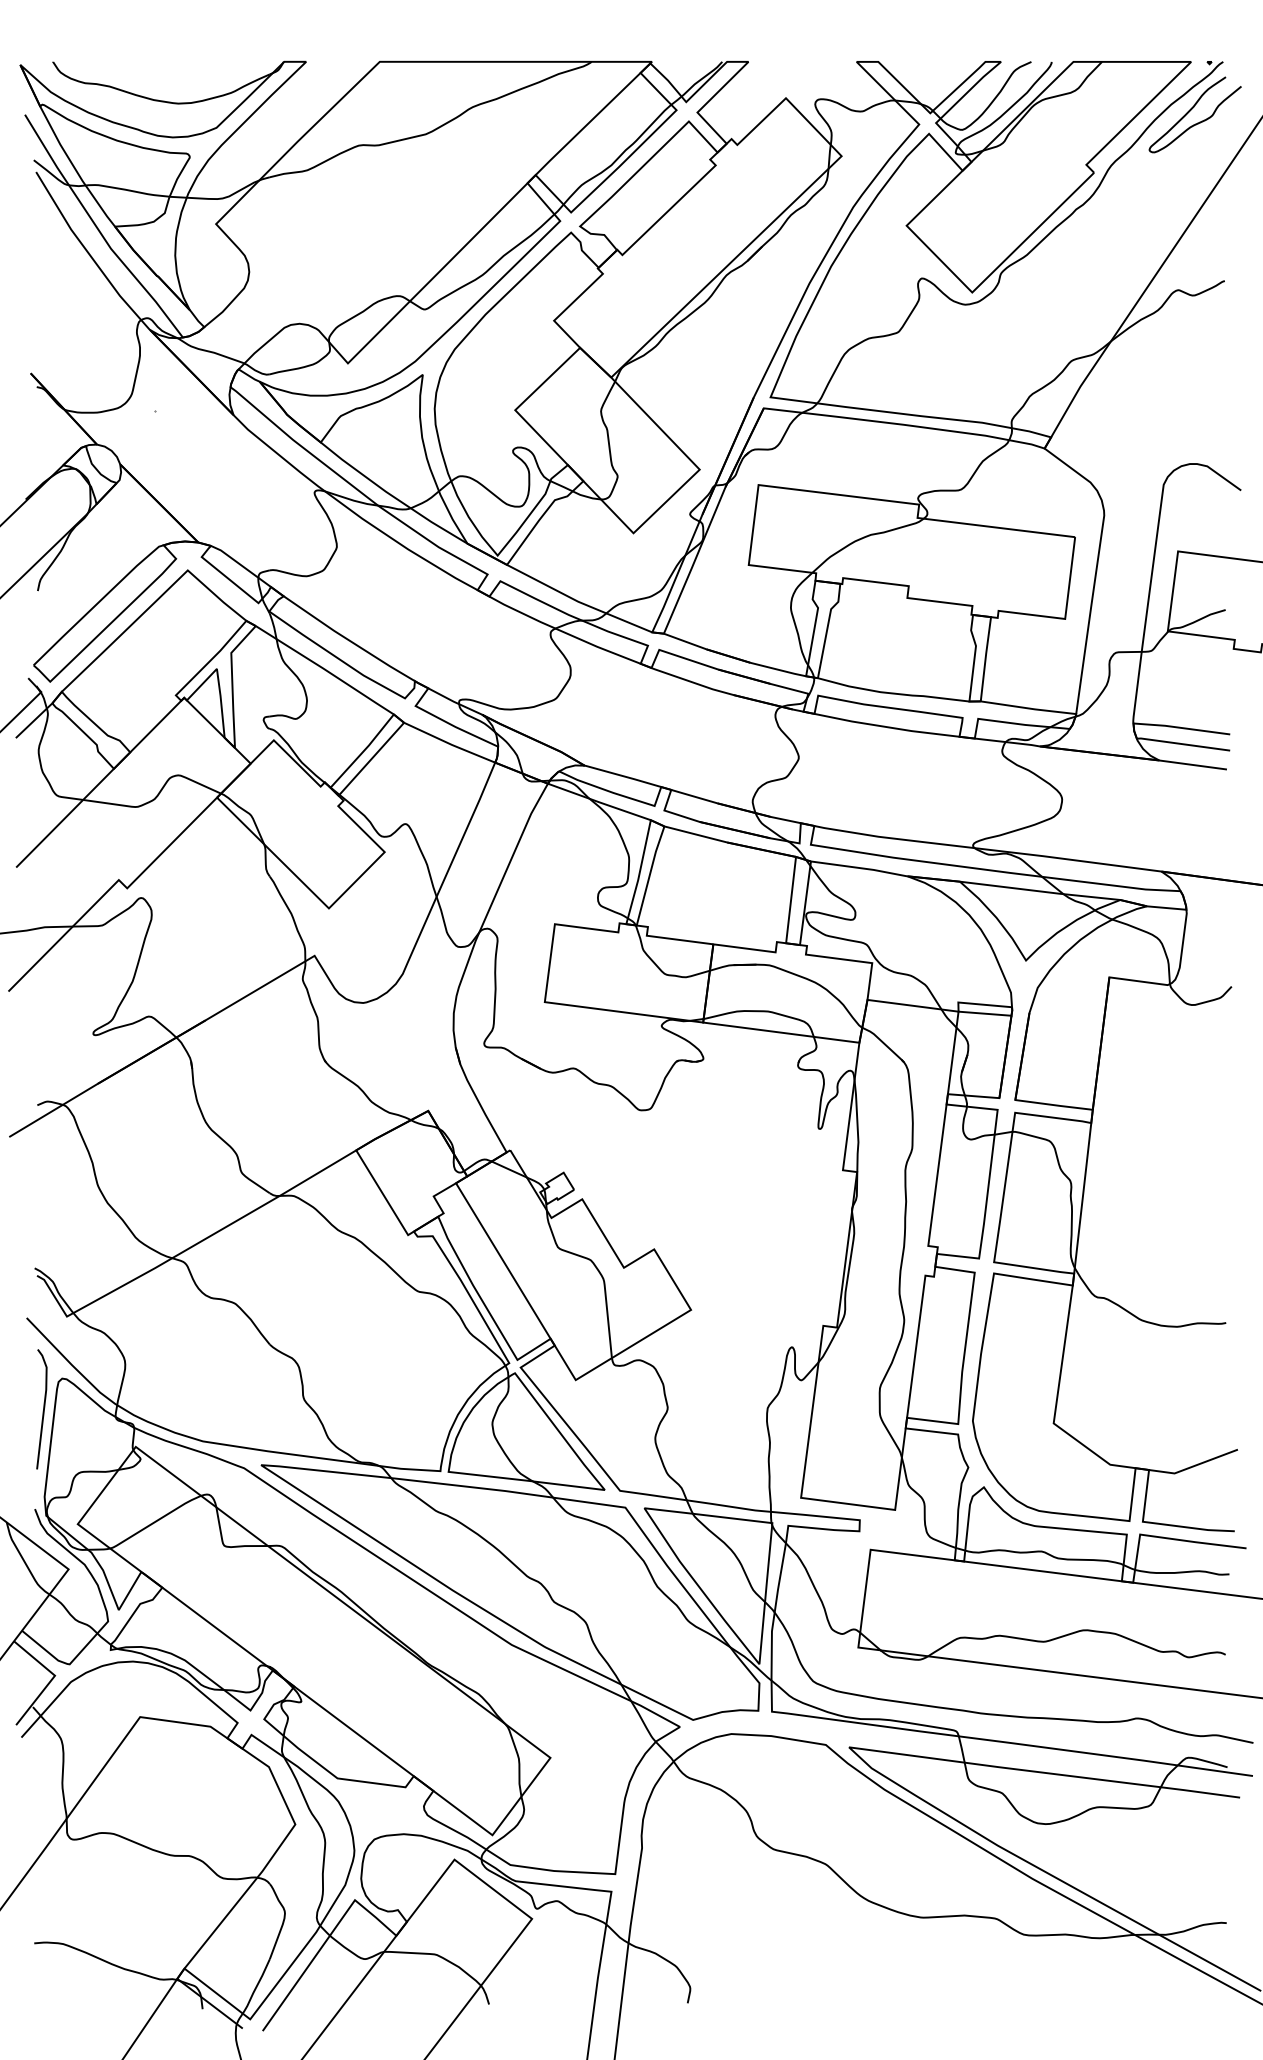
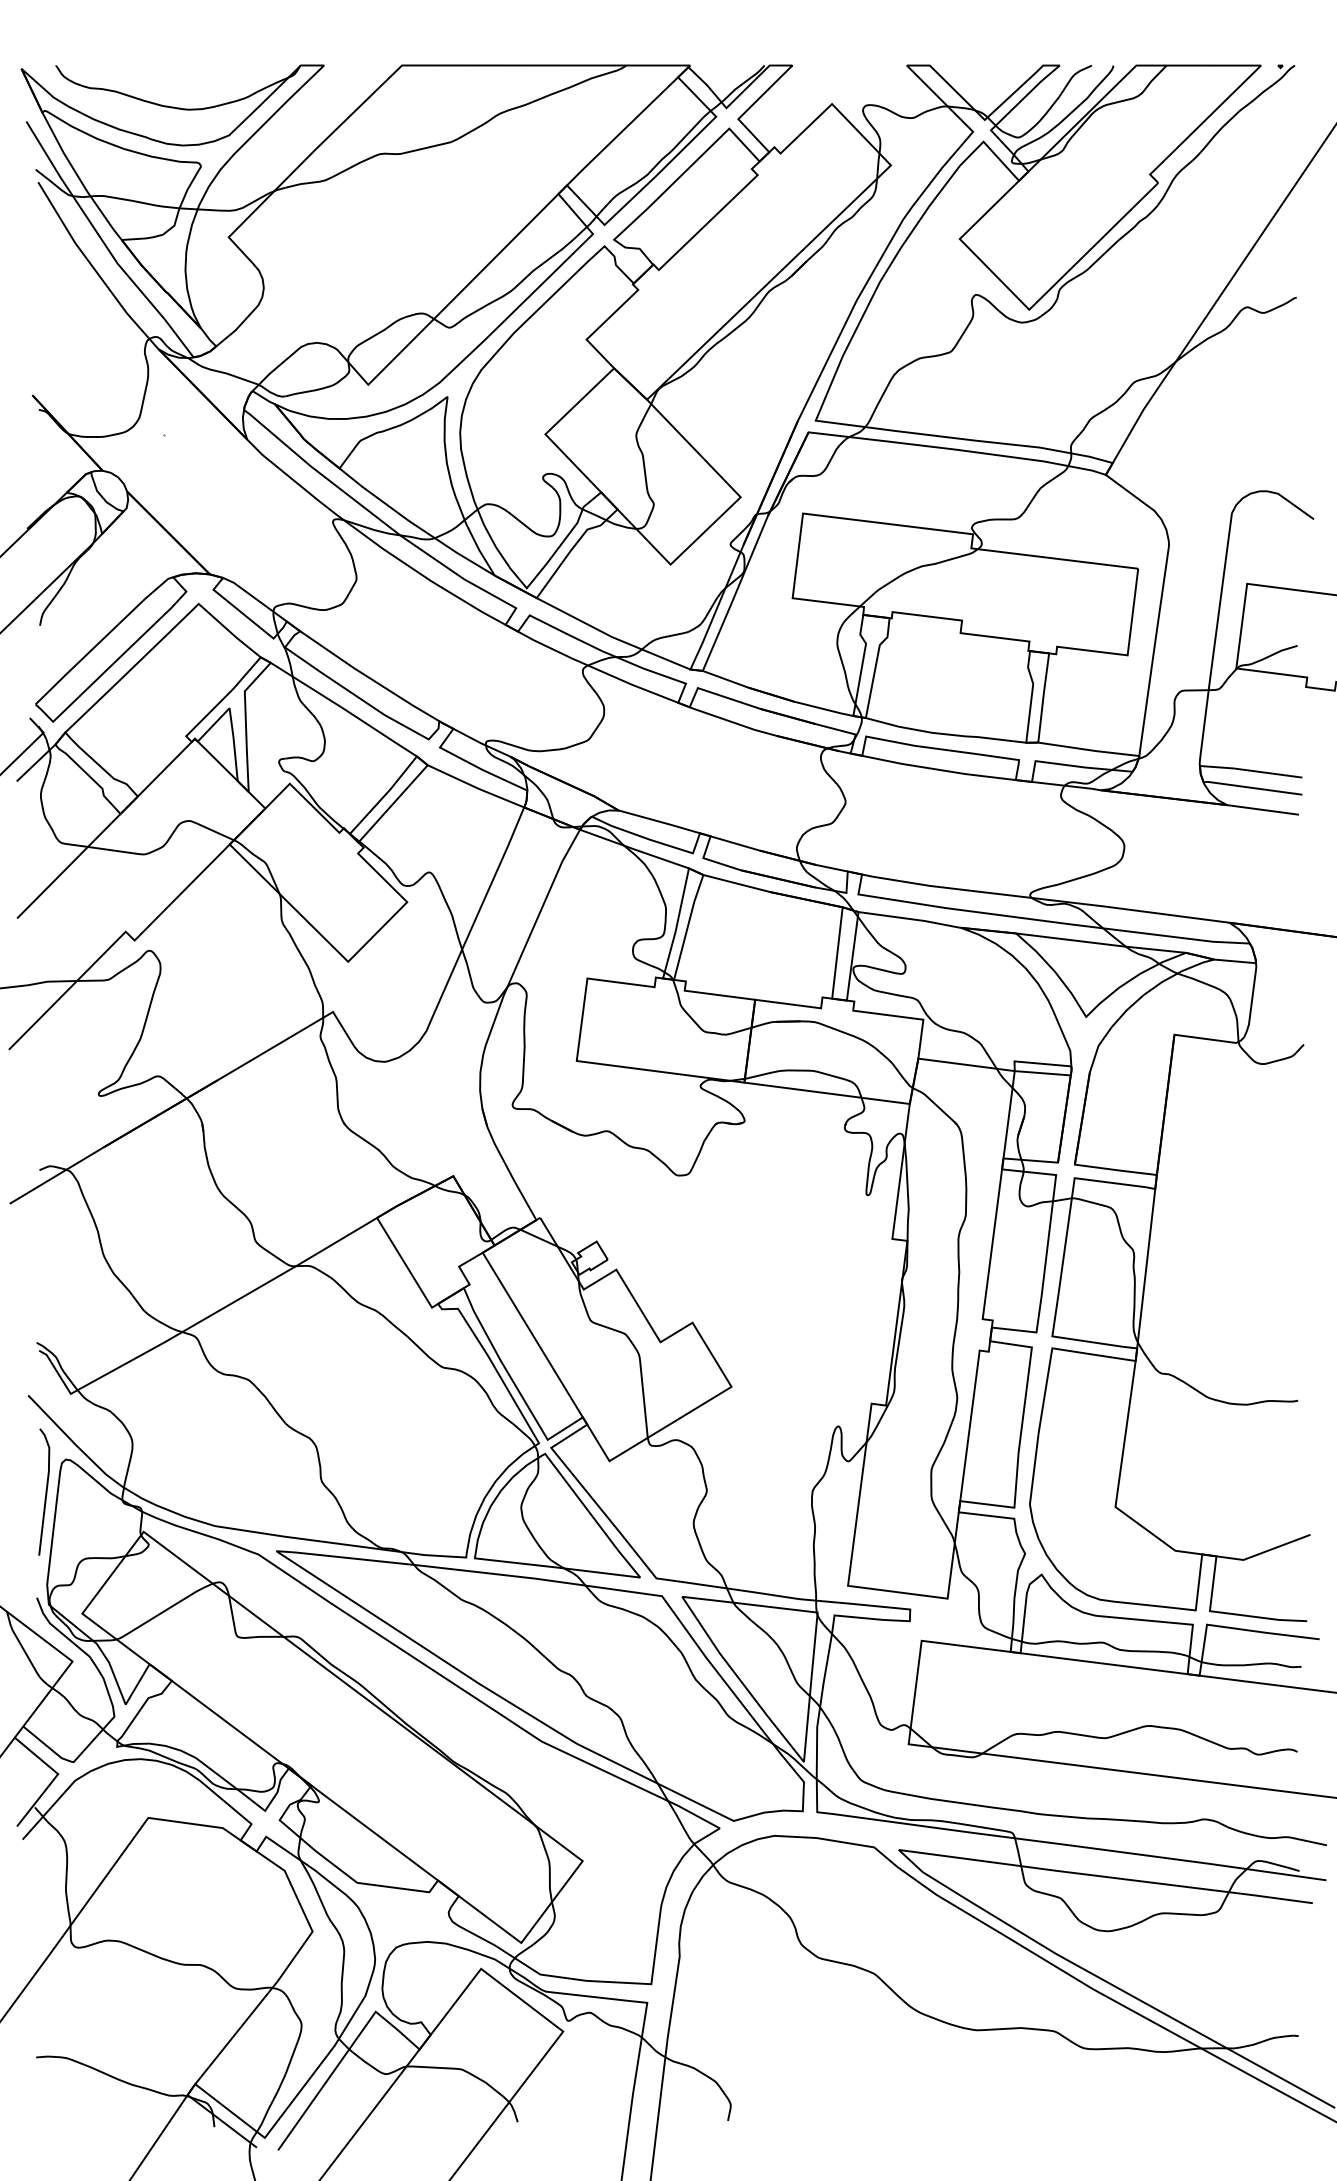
curve: (1191, 110) -> (1261, 117), removed

